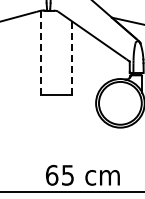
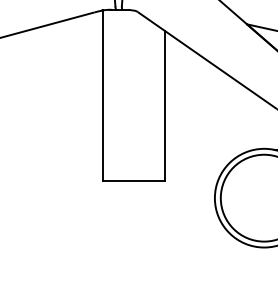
line: (40, 52) -> (102, 95), dashed -> solid
line: (71, 57) -> (165, 105), dashed -> solid

